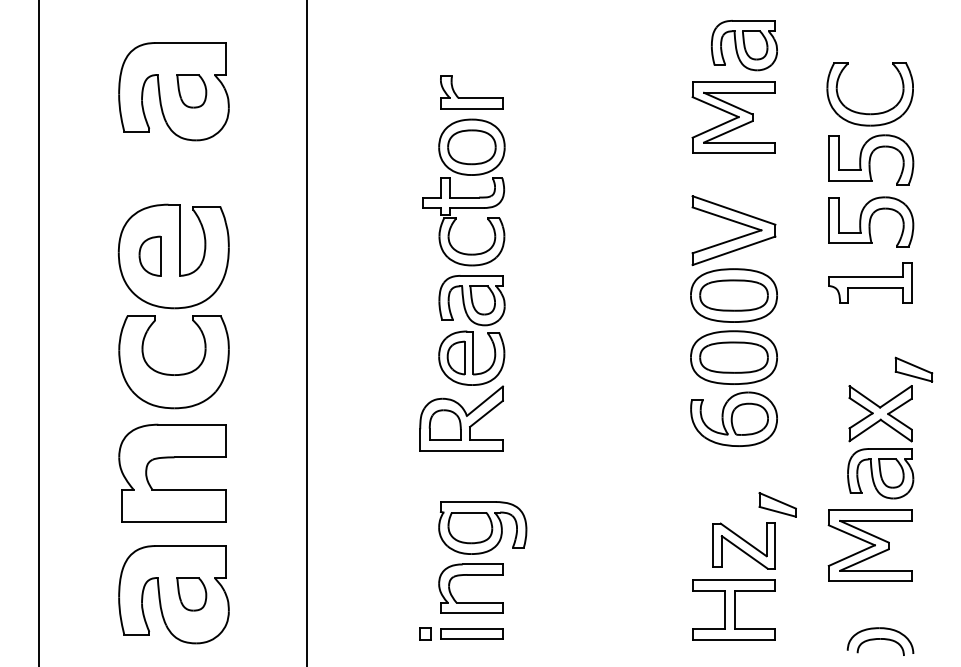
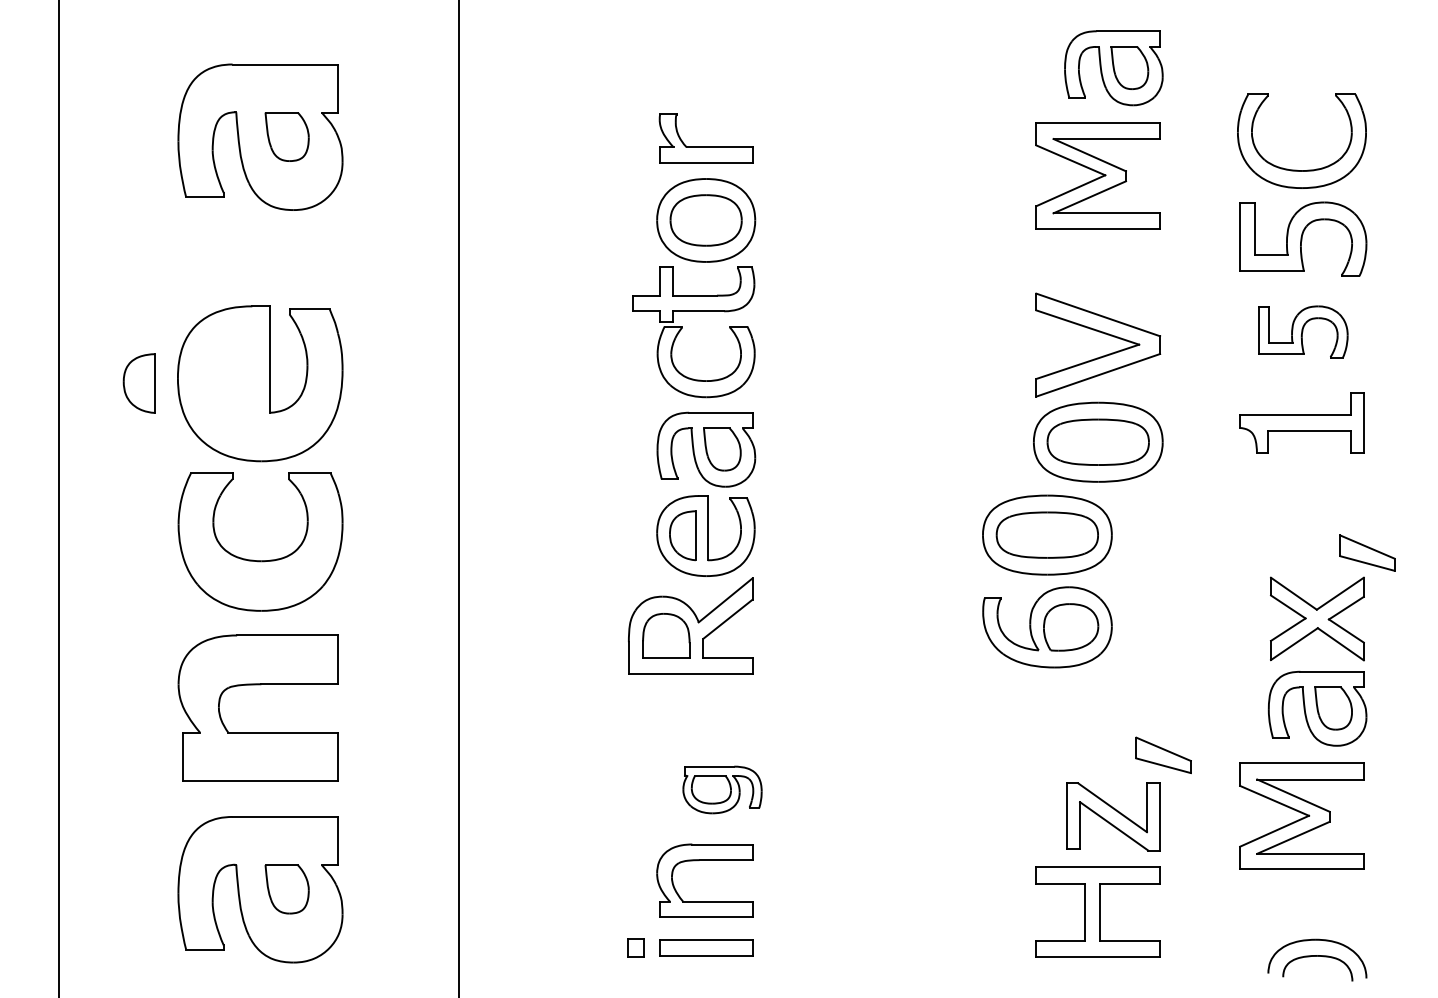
part: (871, 221) -> (1303, 331), size x0.7
part: (149, 255) -> (138, 382), moved
part: (733, 388) -> (1046, 581), moved
part: (482, 527) -> (721, 789), size x0.6

